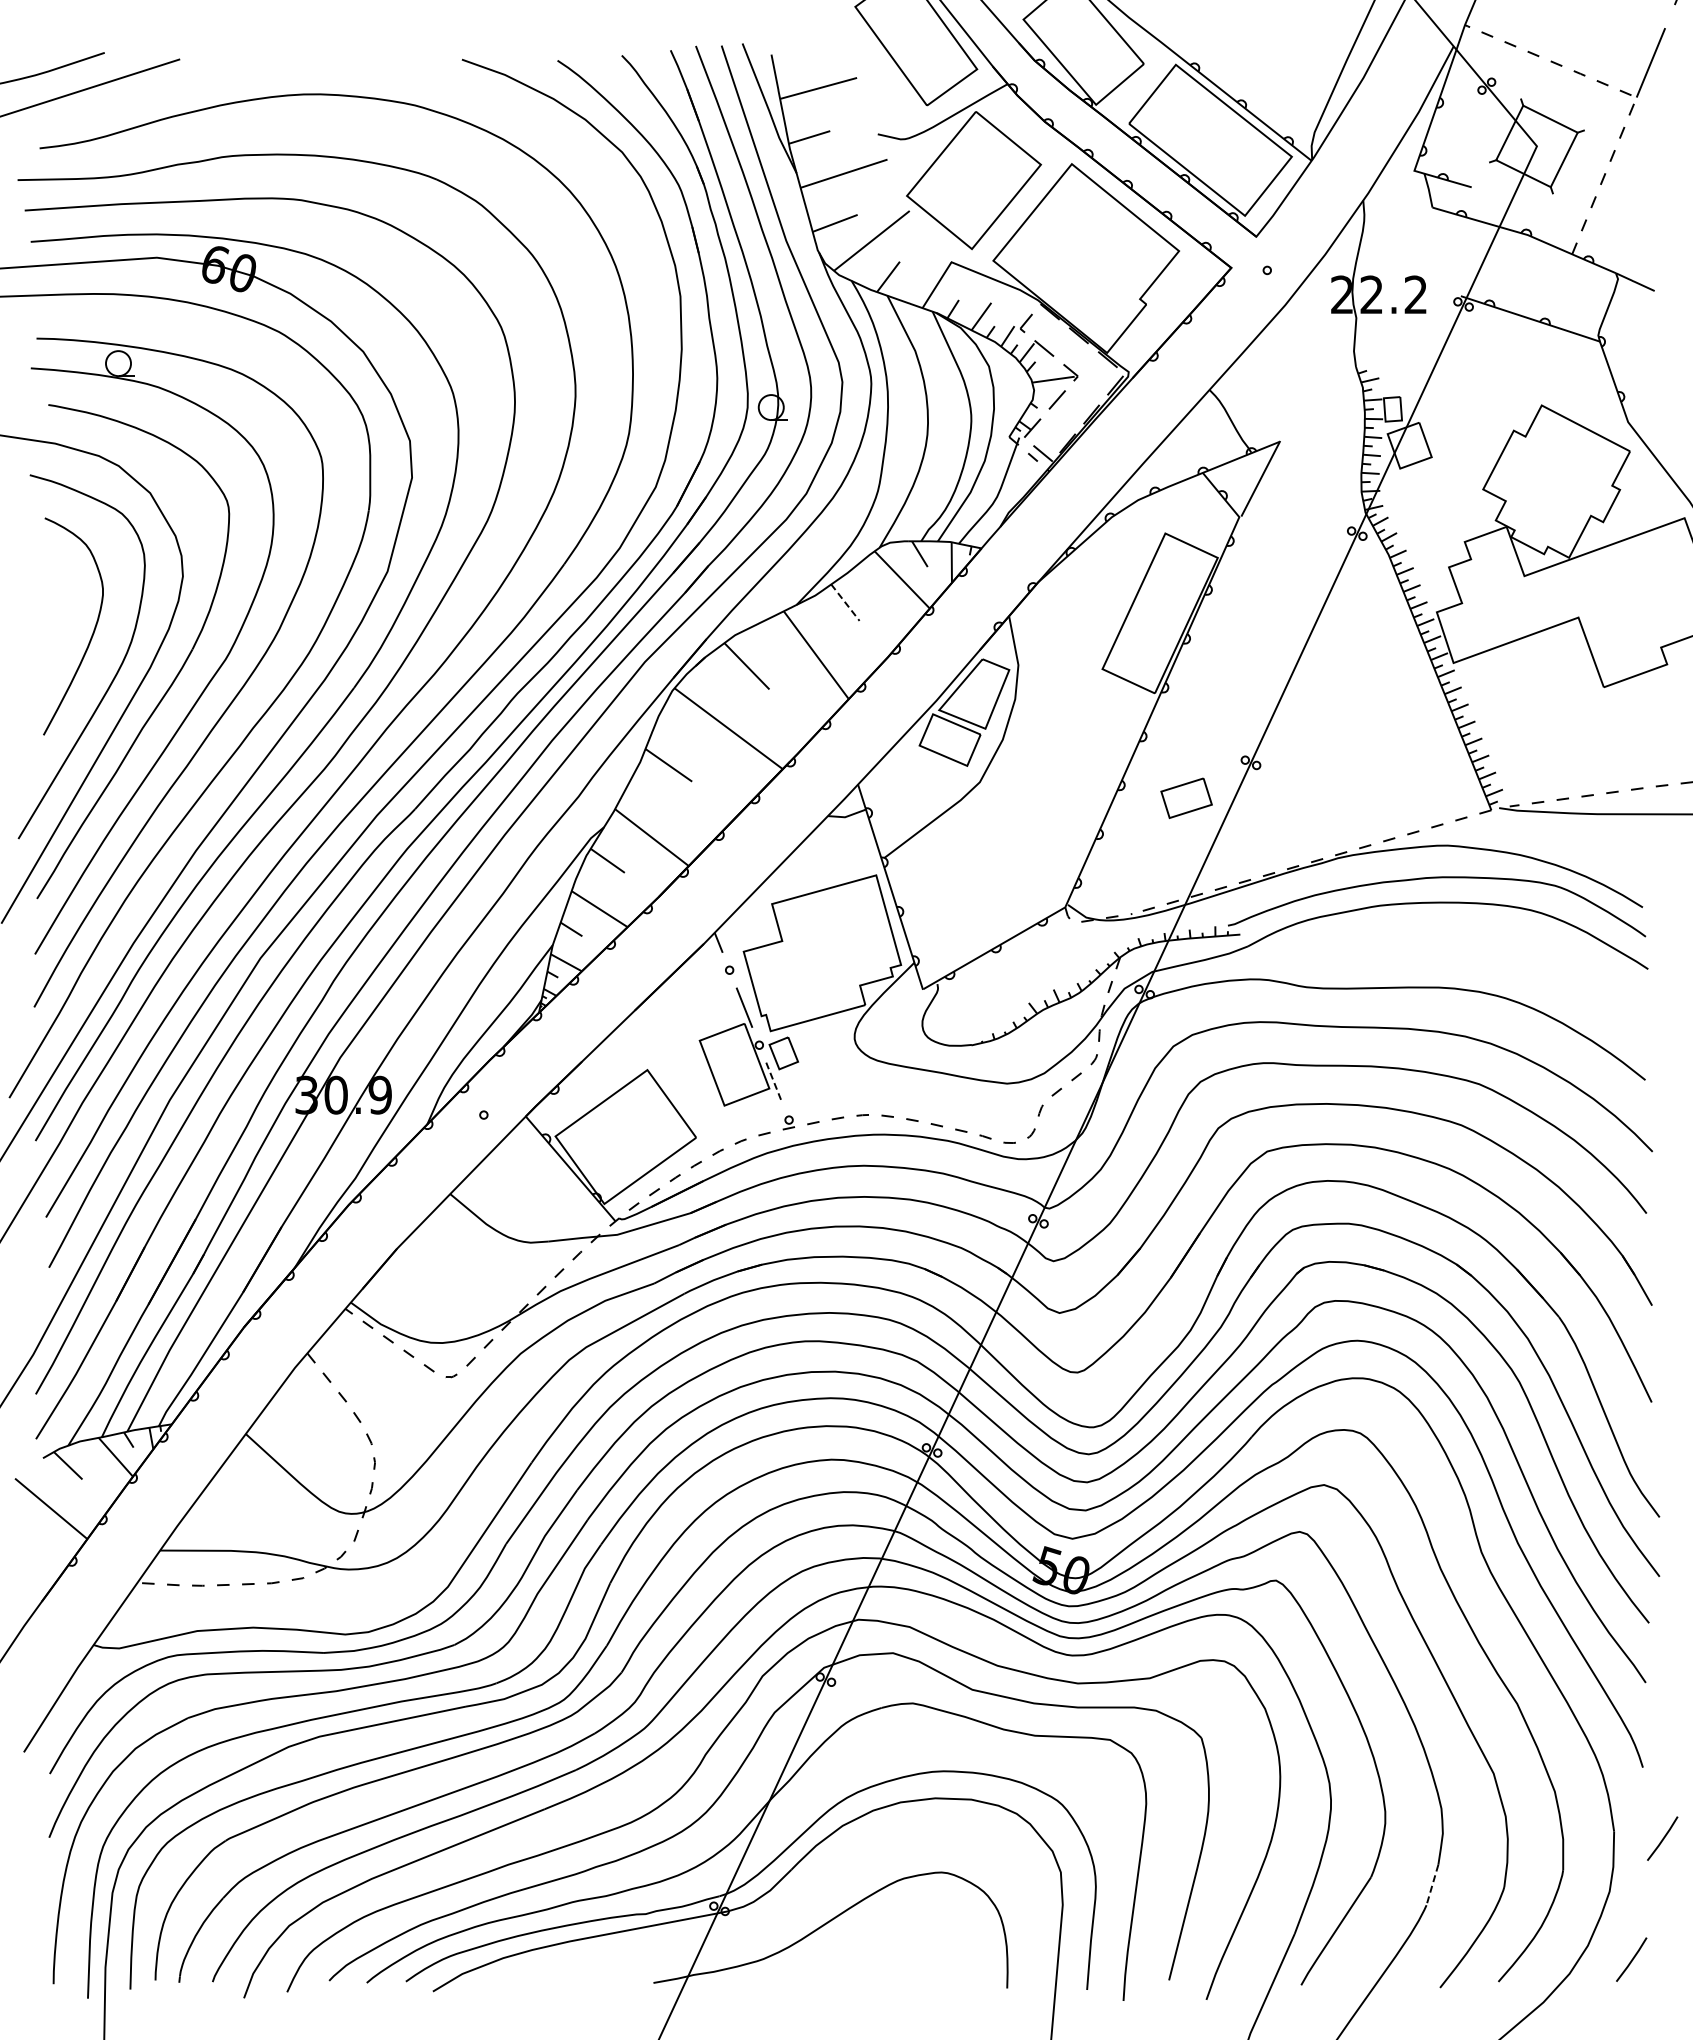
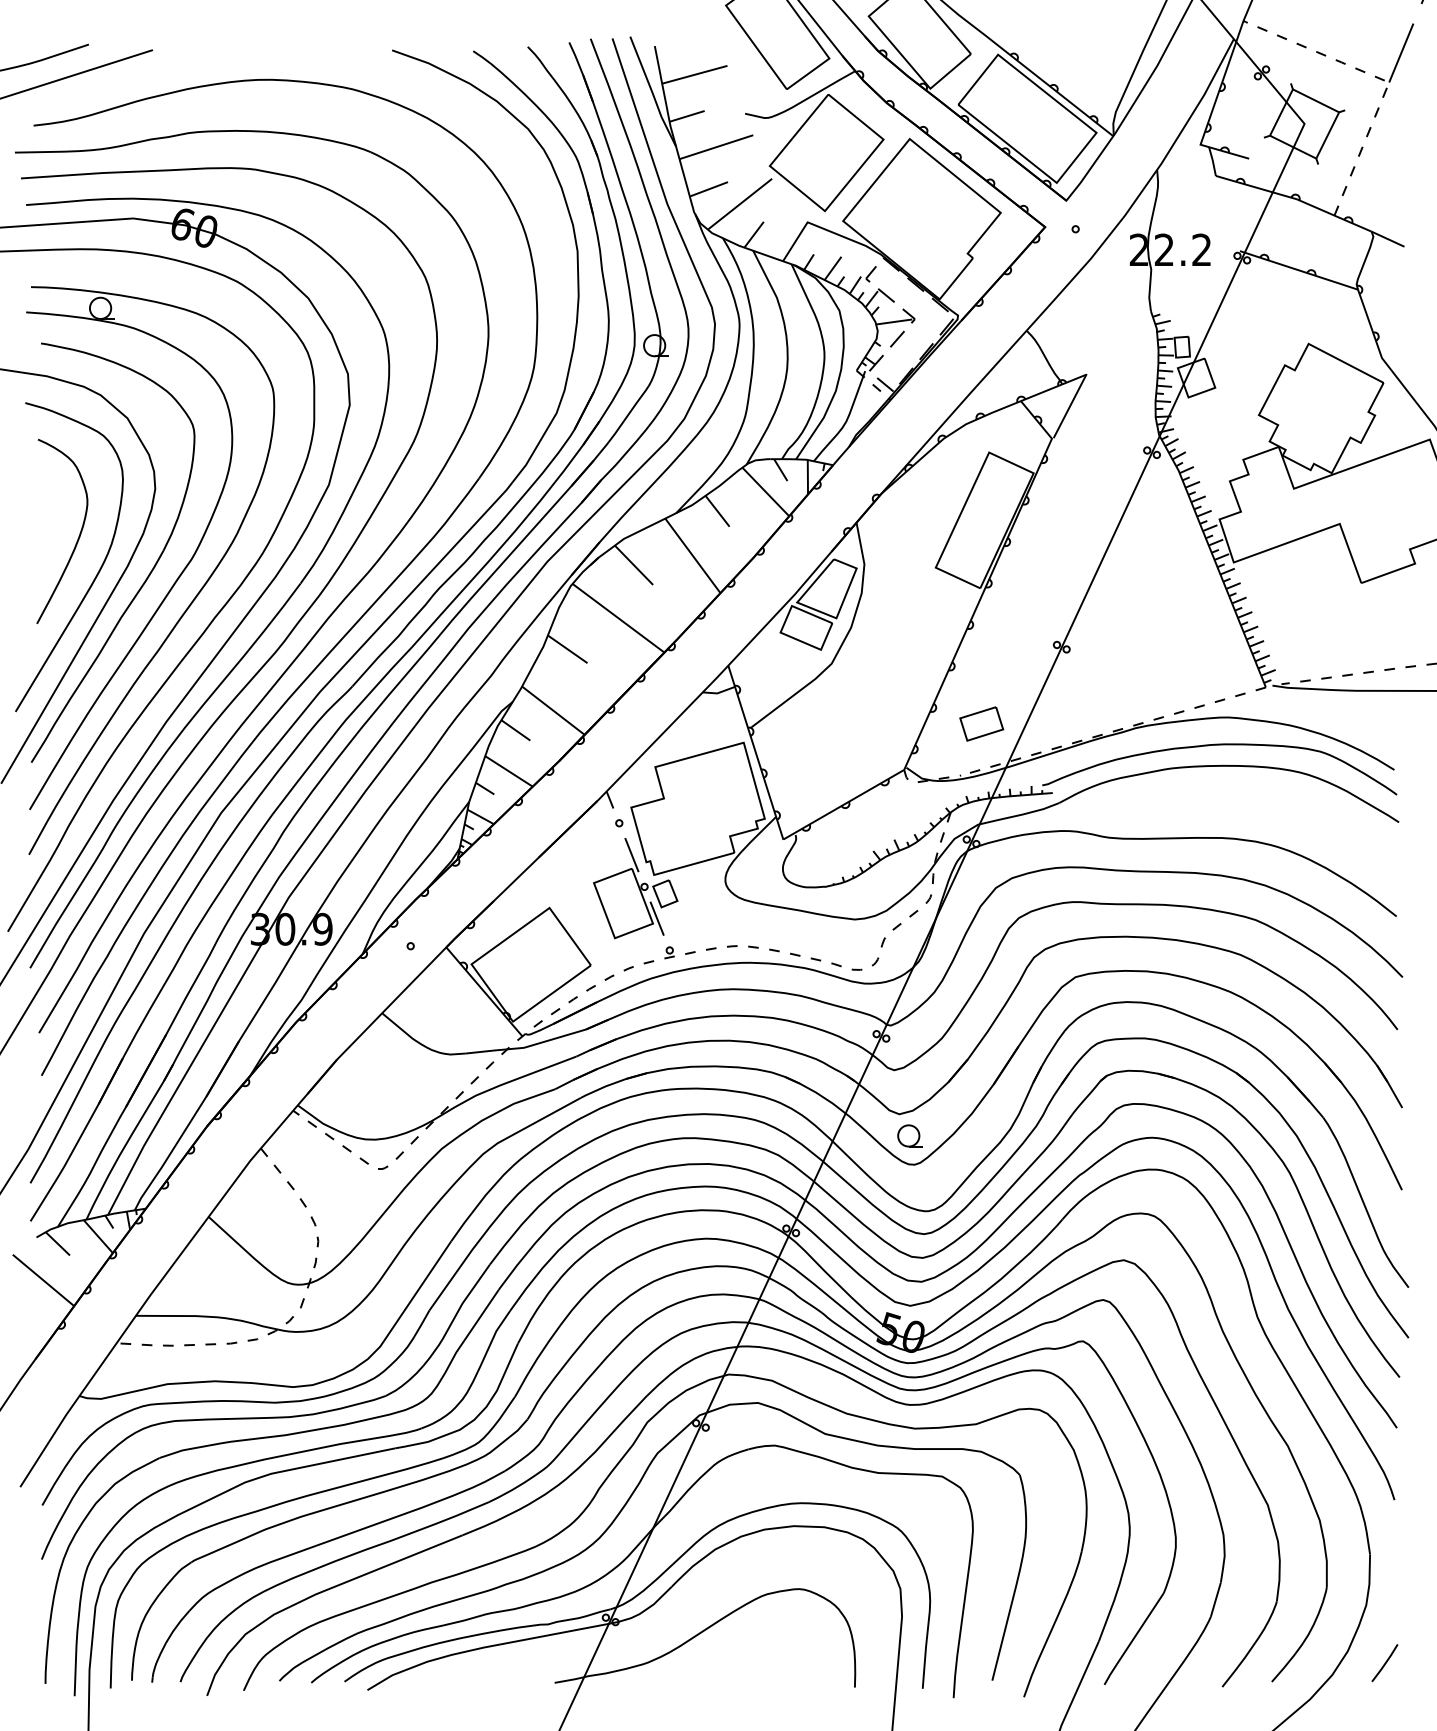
line: (845, 603) -> (717, 511), dashed -> solid
part: (1186, 797) -> (981, 723), moved
line: (774, 1082) -> (657, 918), dashed -> solid
part: (1071, 1338) -> (909, 1135), added
line: (1662, 1838) -> (1411, 1560), removed
line: (1432, 1885) -> (1215, 1600), dashed -> solid

